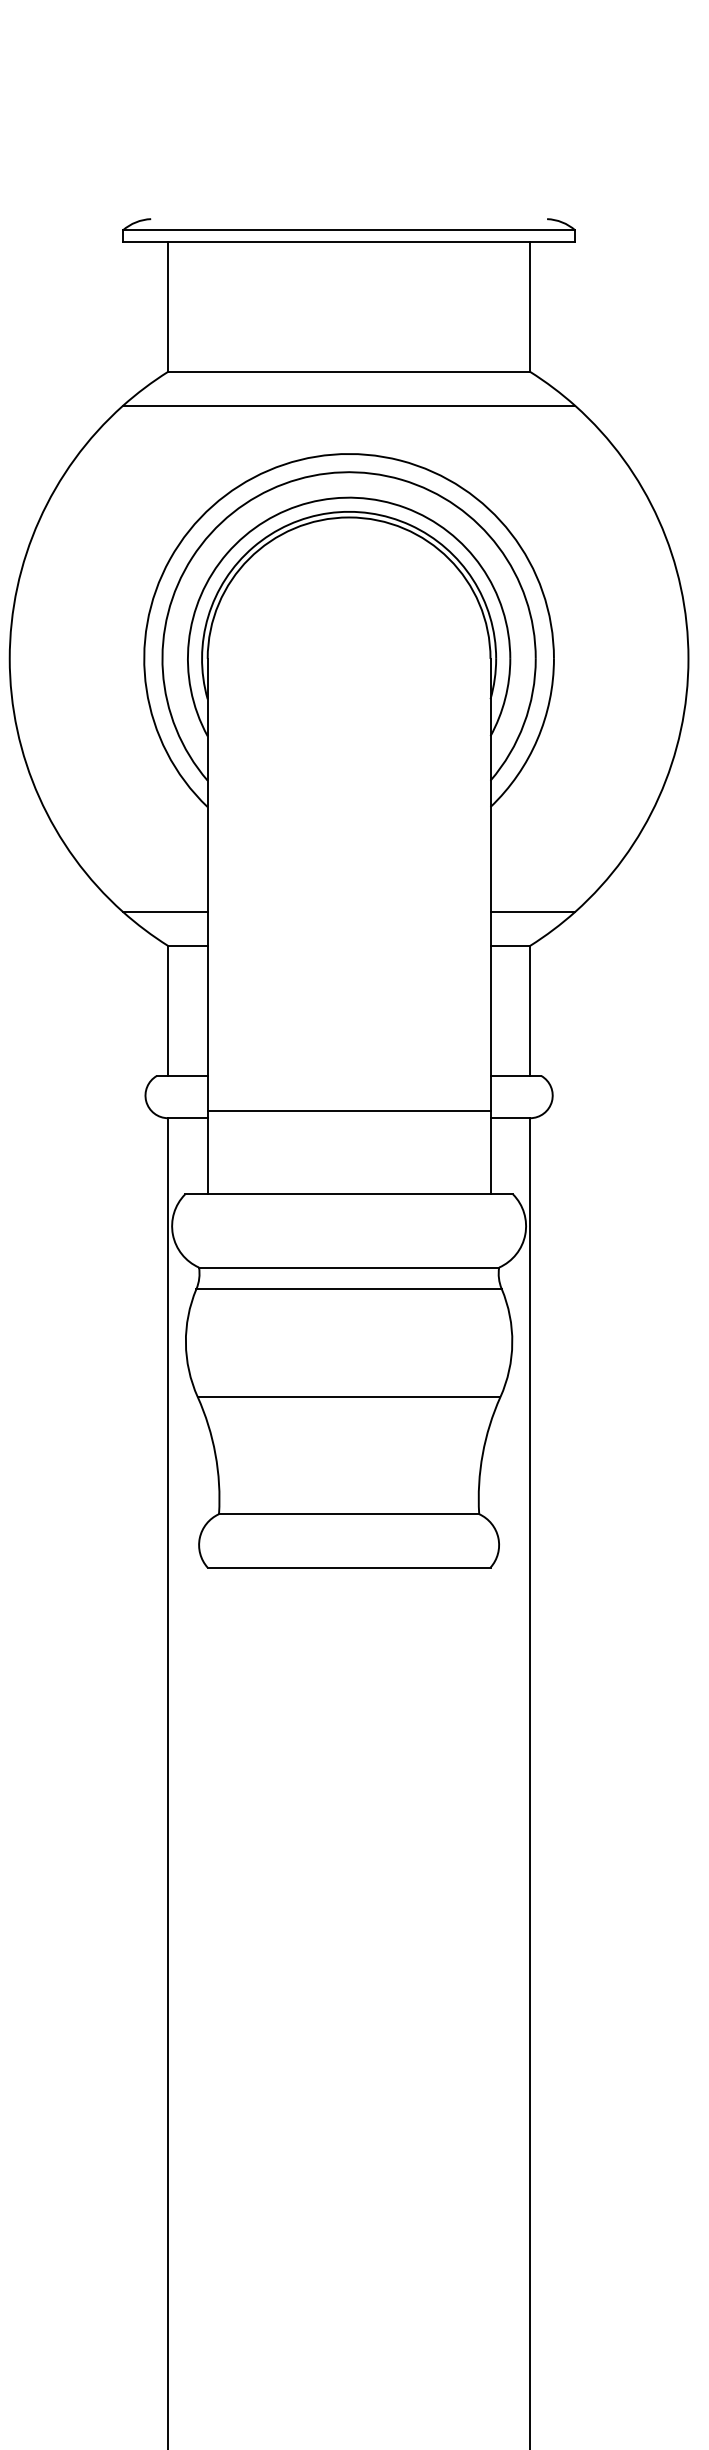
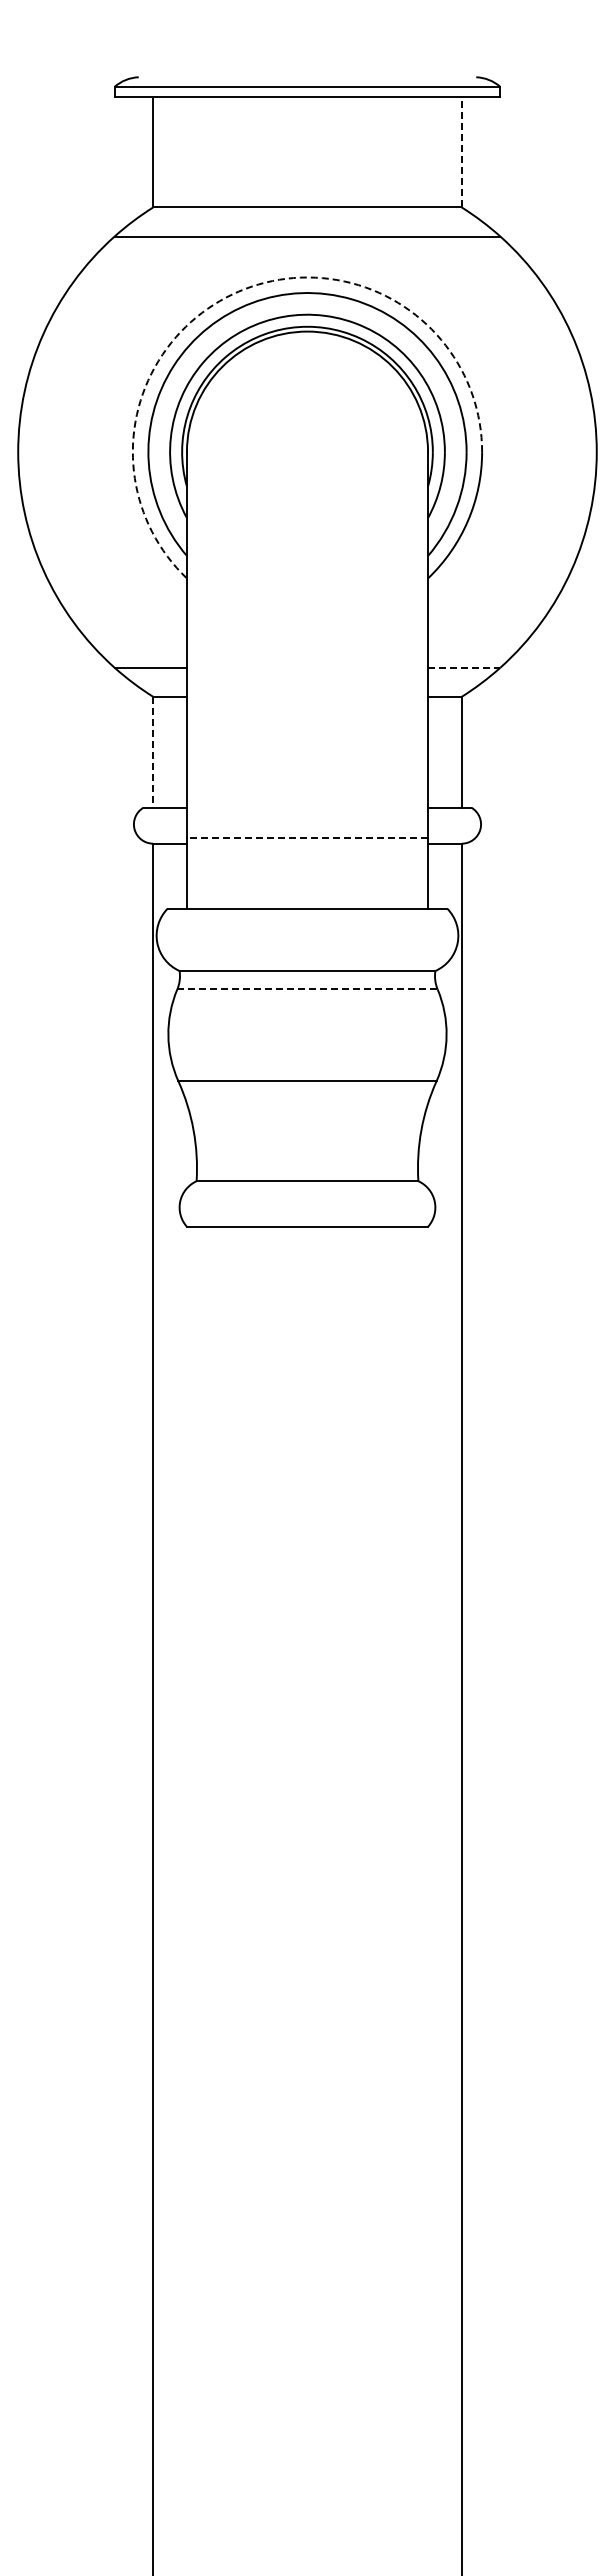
line: (529, 306) -> (461, 151), solid -> dashed
arc: (268, 470) -> (238, 291), solid -> dashed
line: (533, 911) -> (464, 667), solid -> dashed
line: (168, 1011) -> (153, 752), solid -> dashed
line: (349, 1110) -> (307, 837), solid -> dashed
line: (349, 1289) -> (307, 989), solid -> dashed

